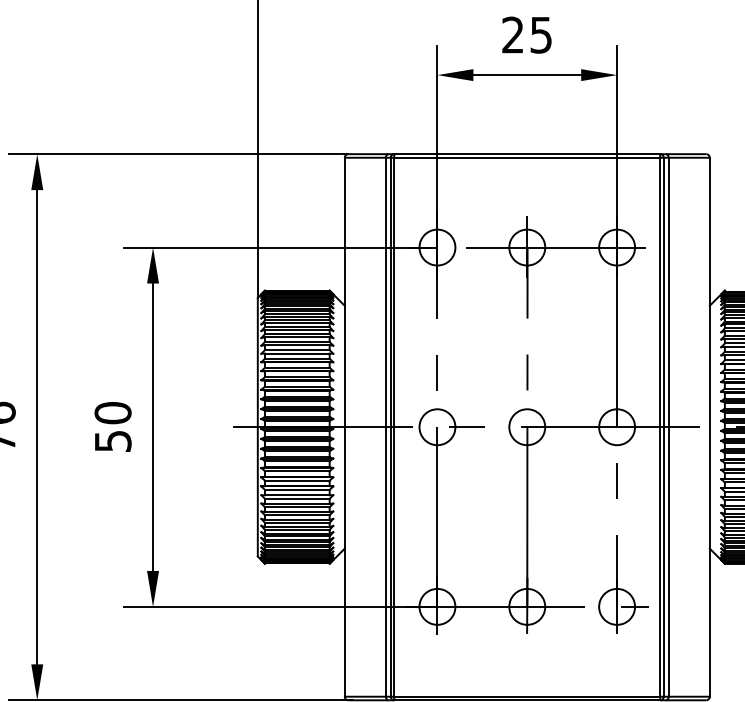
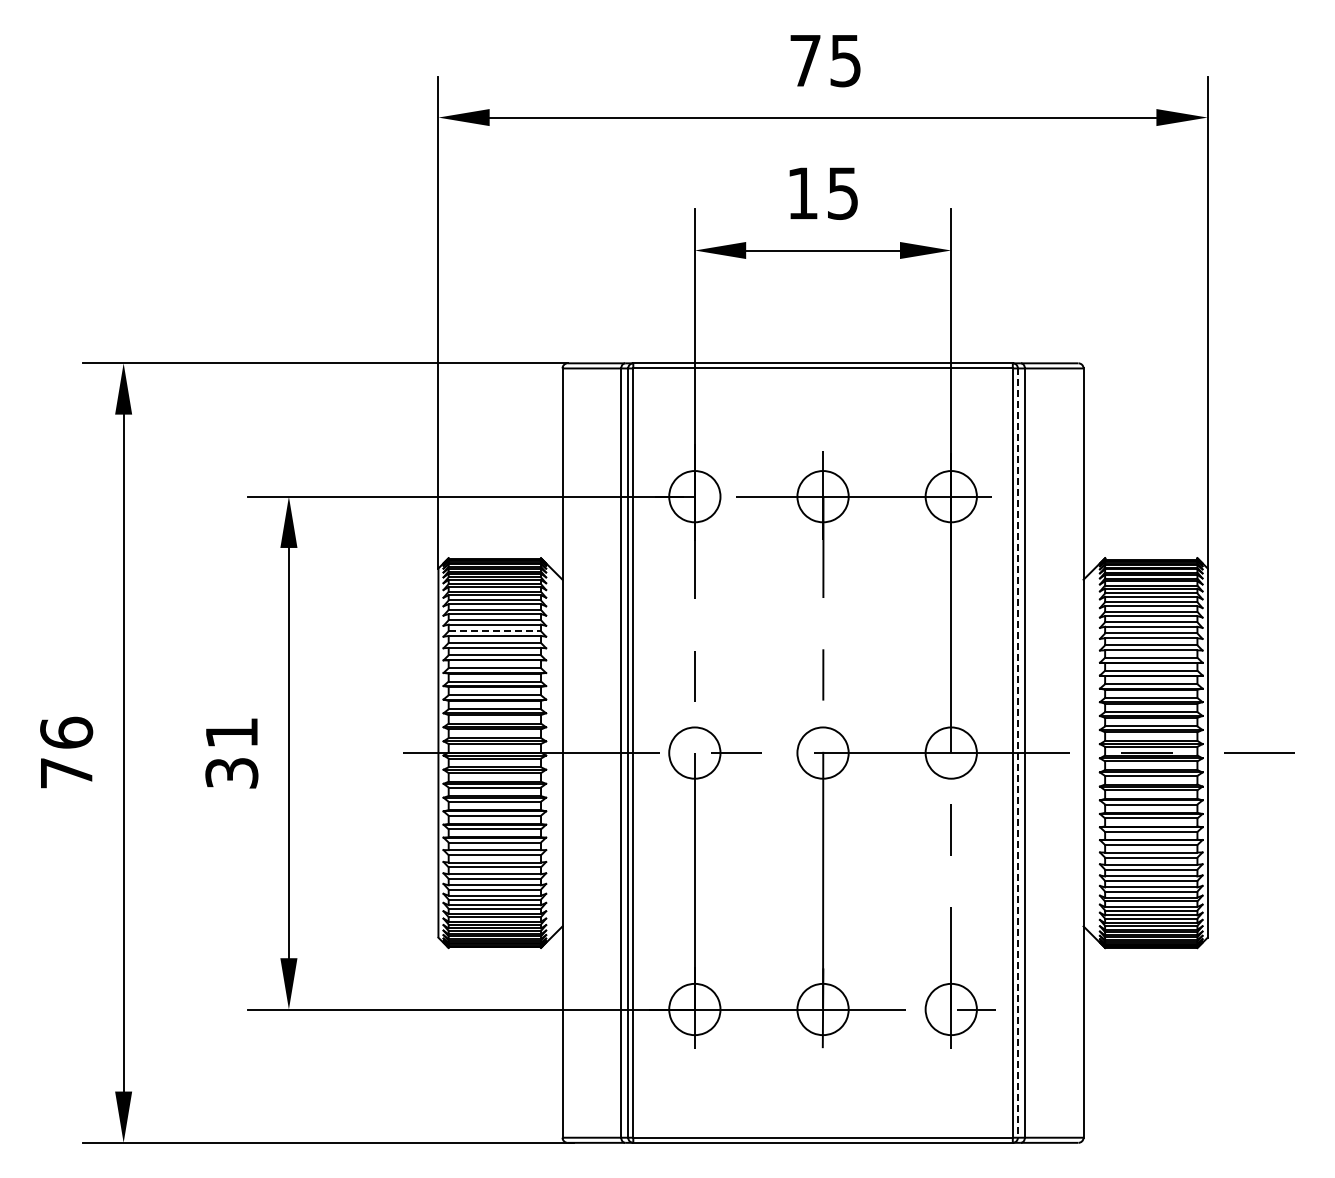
text: (512, 35) -> (802, 193), 25 -> 15
line: (297, 342) -> (495, 631), solid -> dashed
text: (112, 426) -> (231, 752), 50 -> 31
line: (663, 427) -> (1017, 753), solid -> dashed

